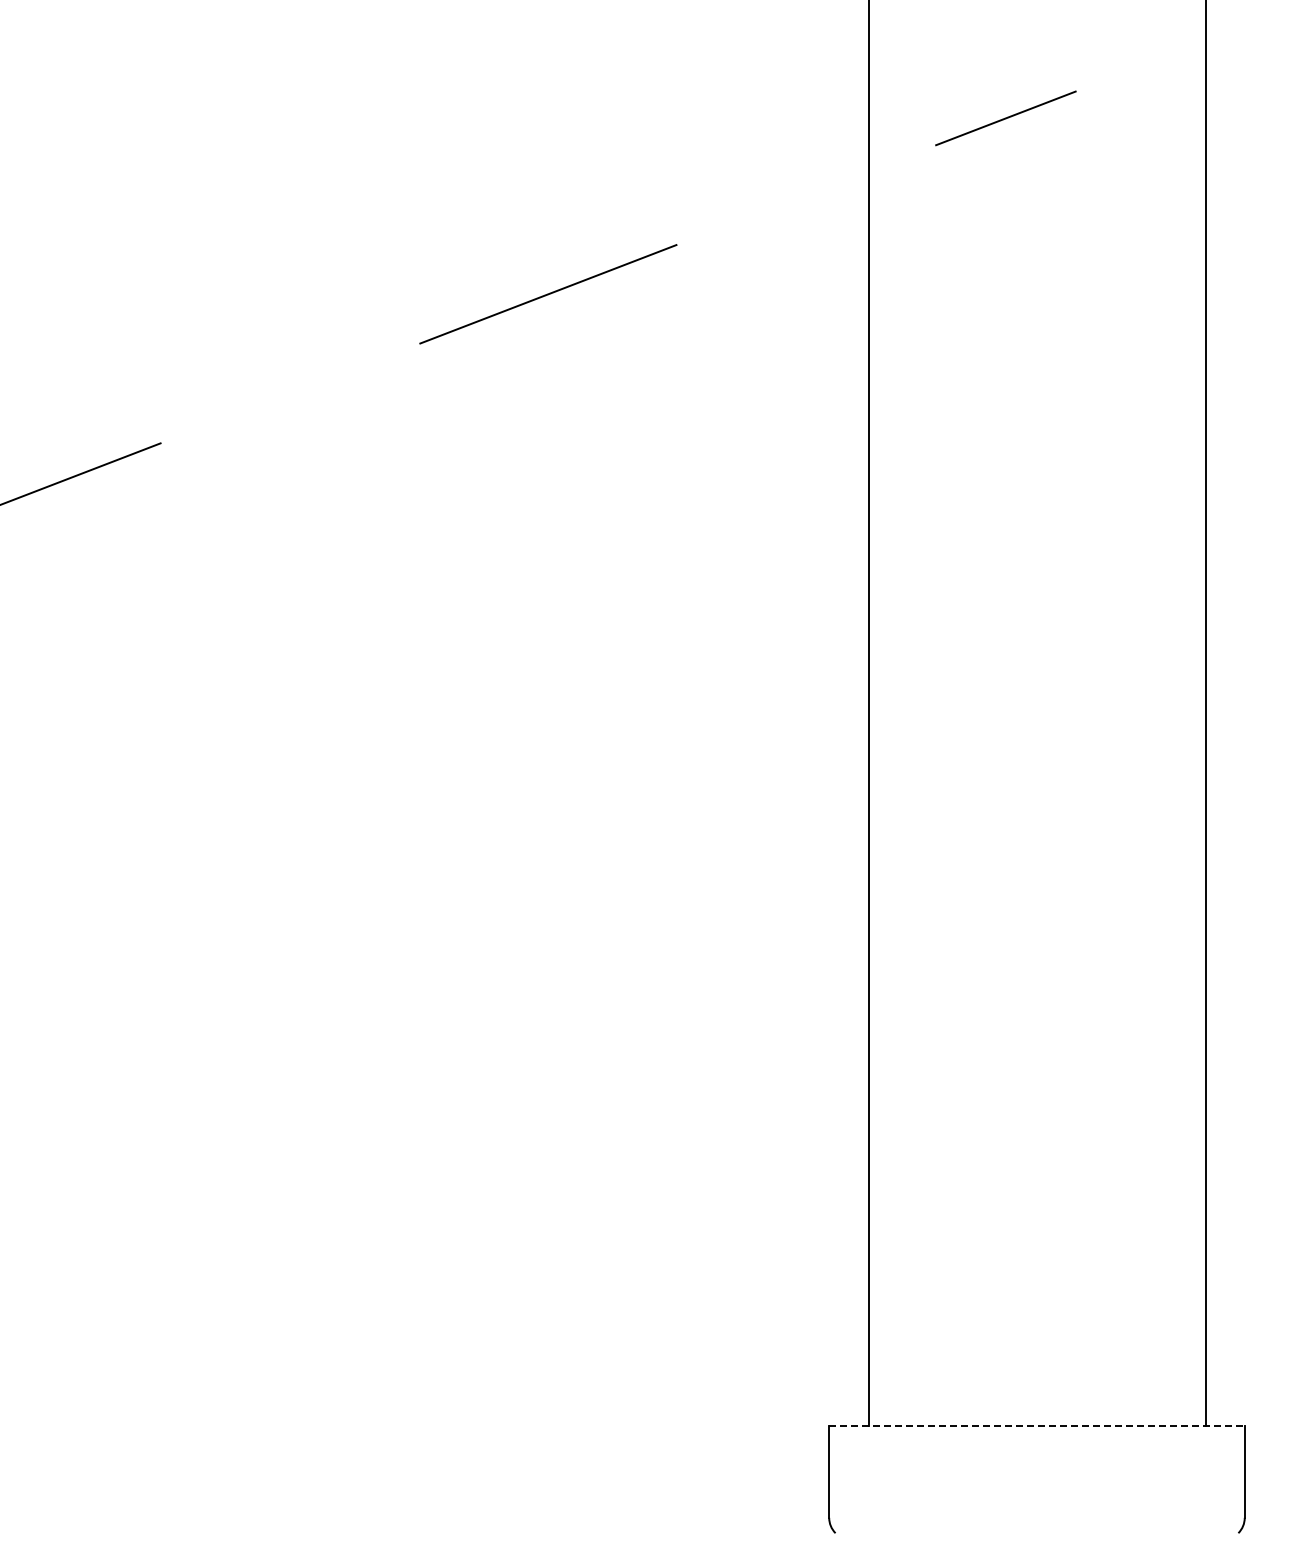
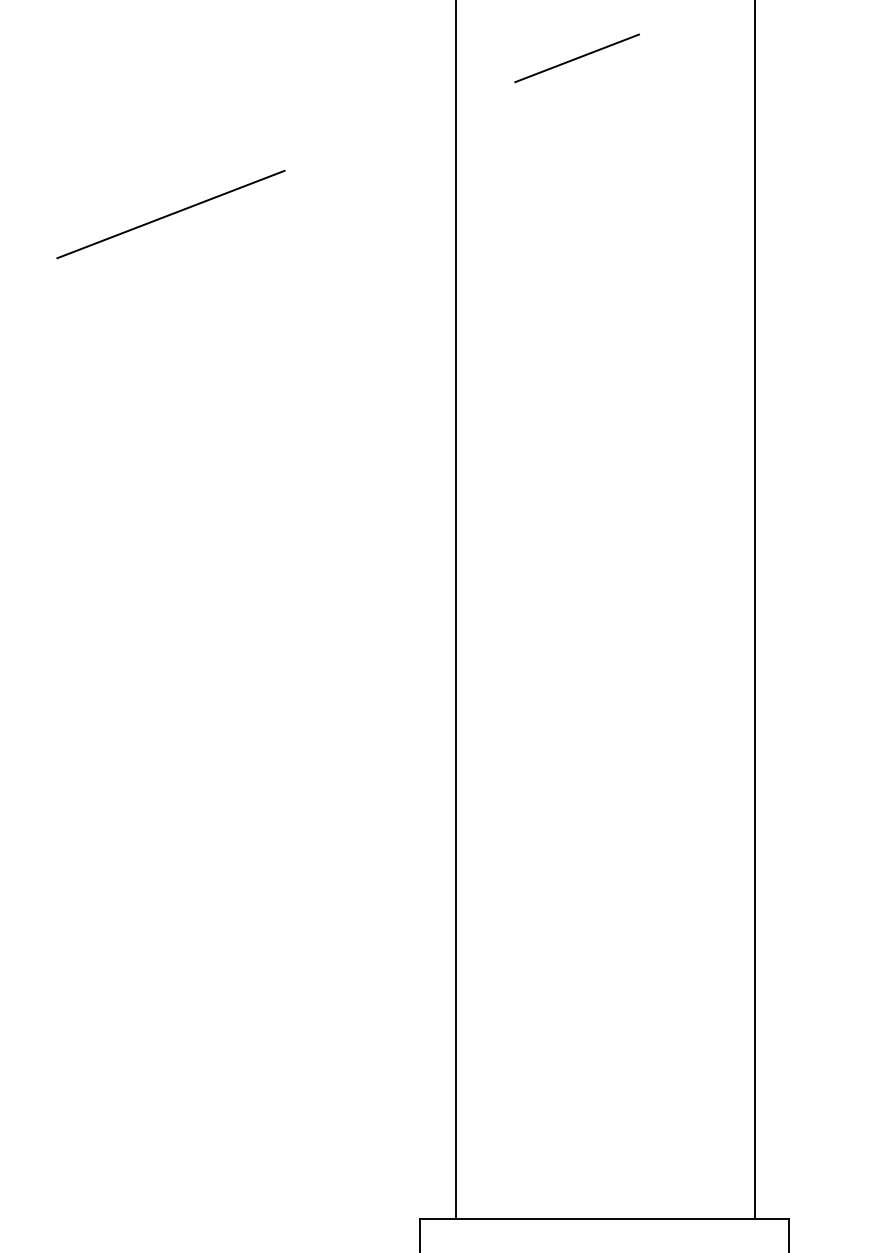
line: (1036, 1425) -> (604, 1218), dashed -> solid

